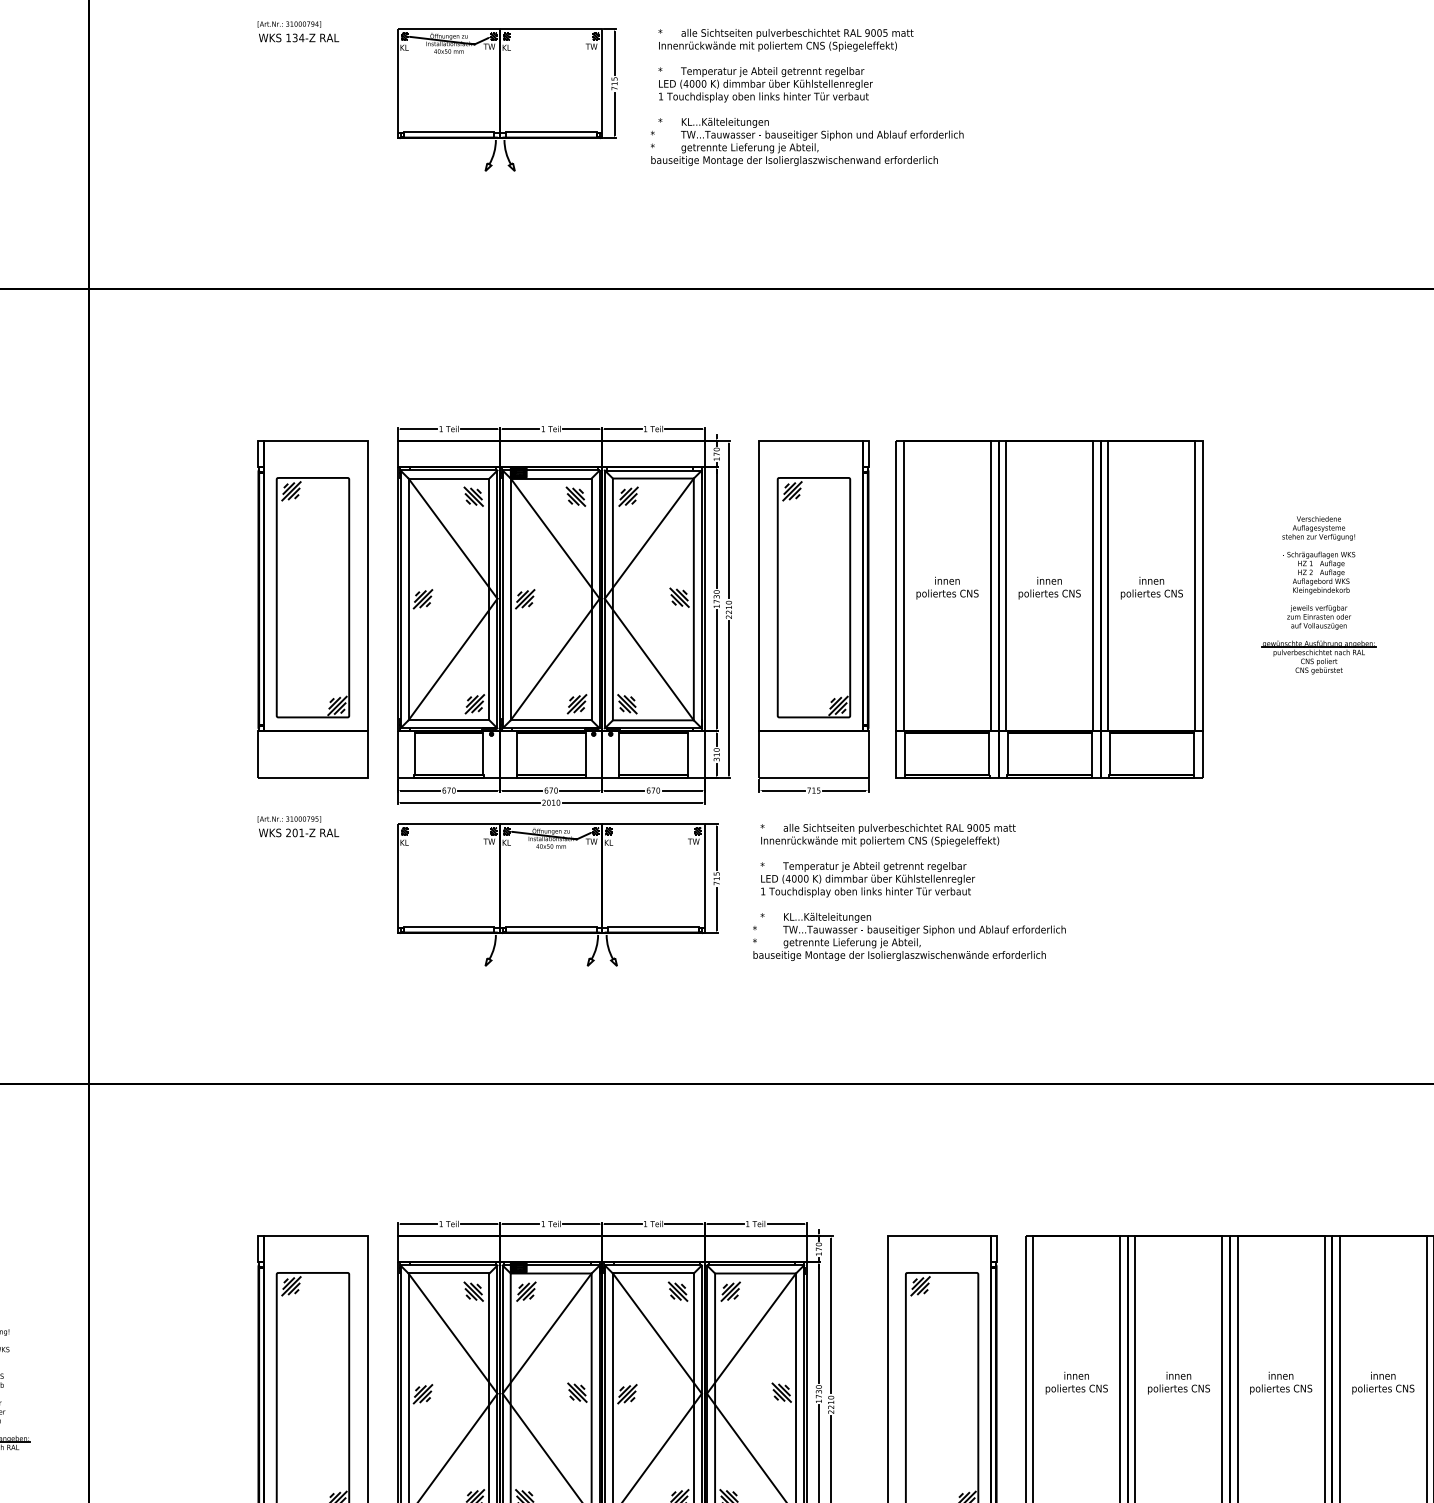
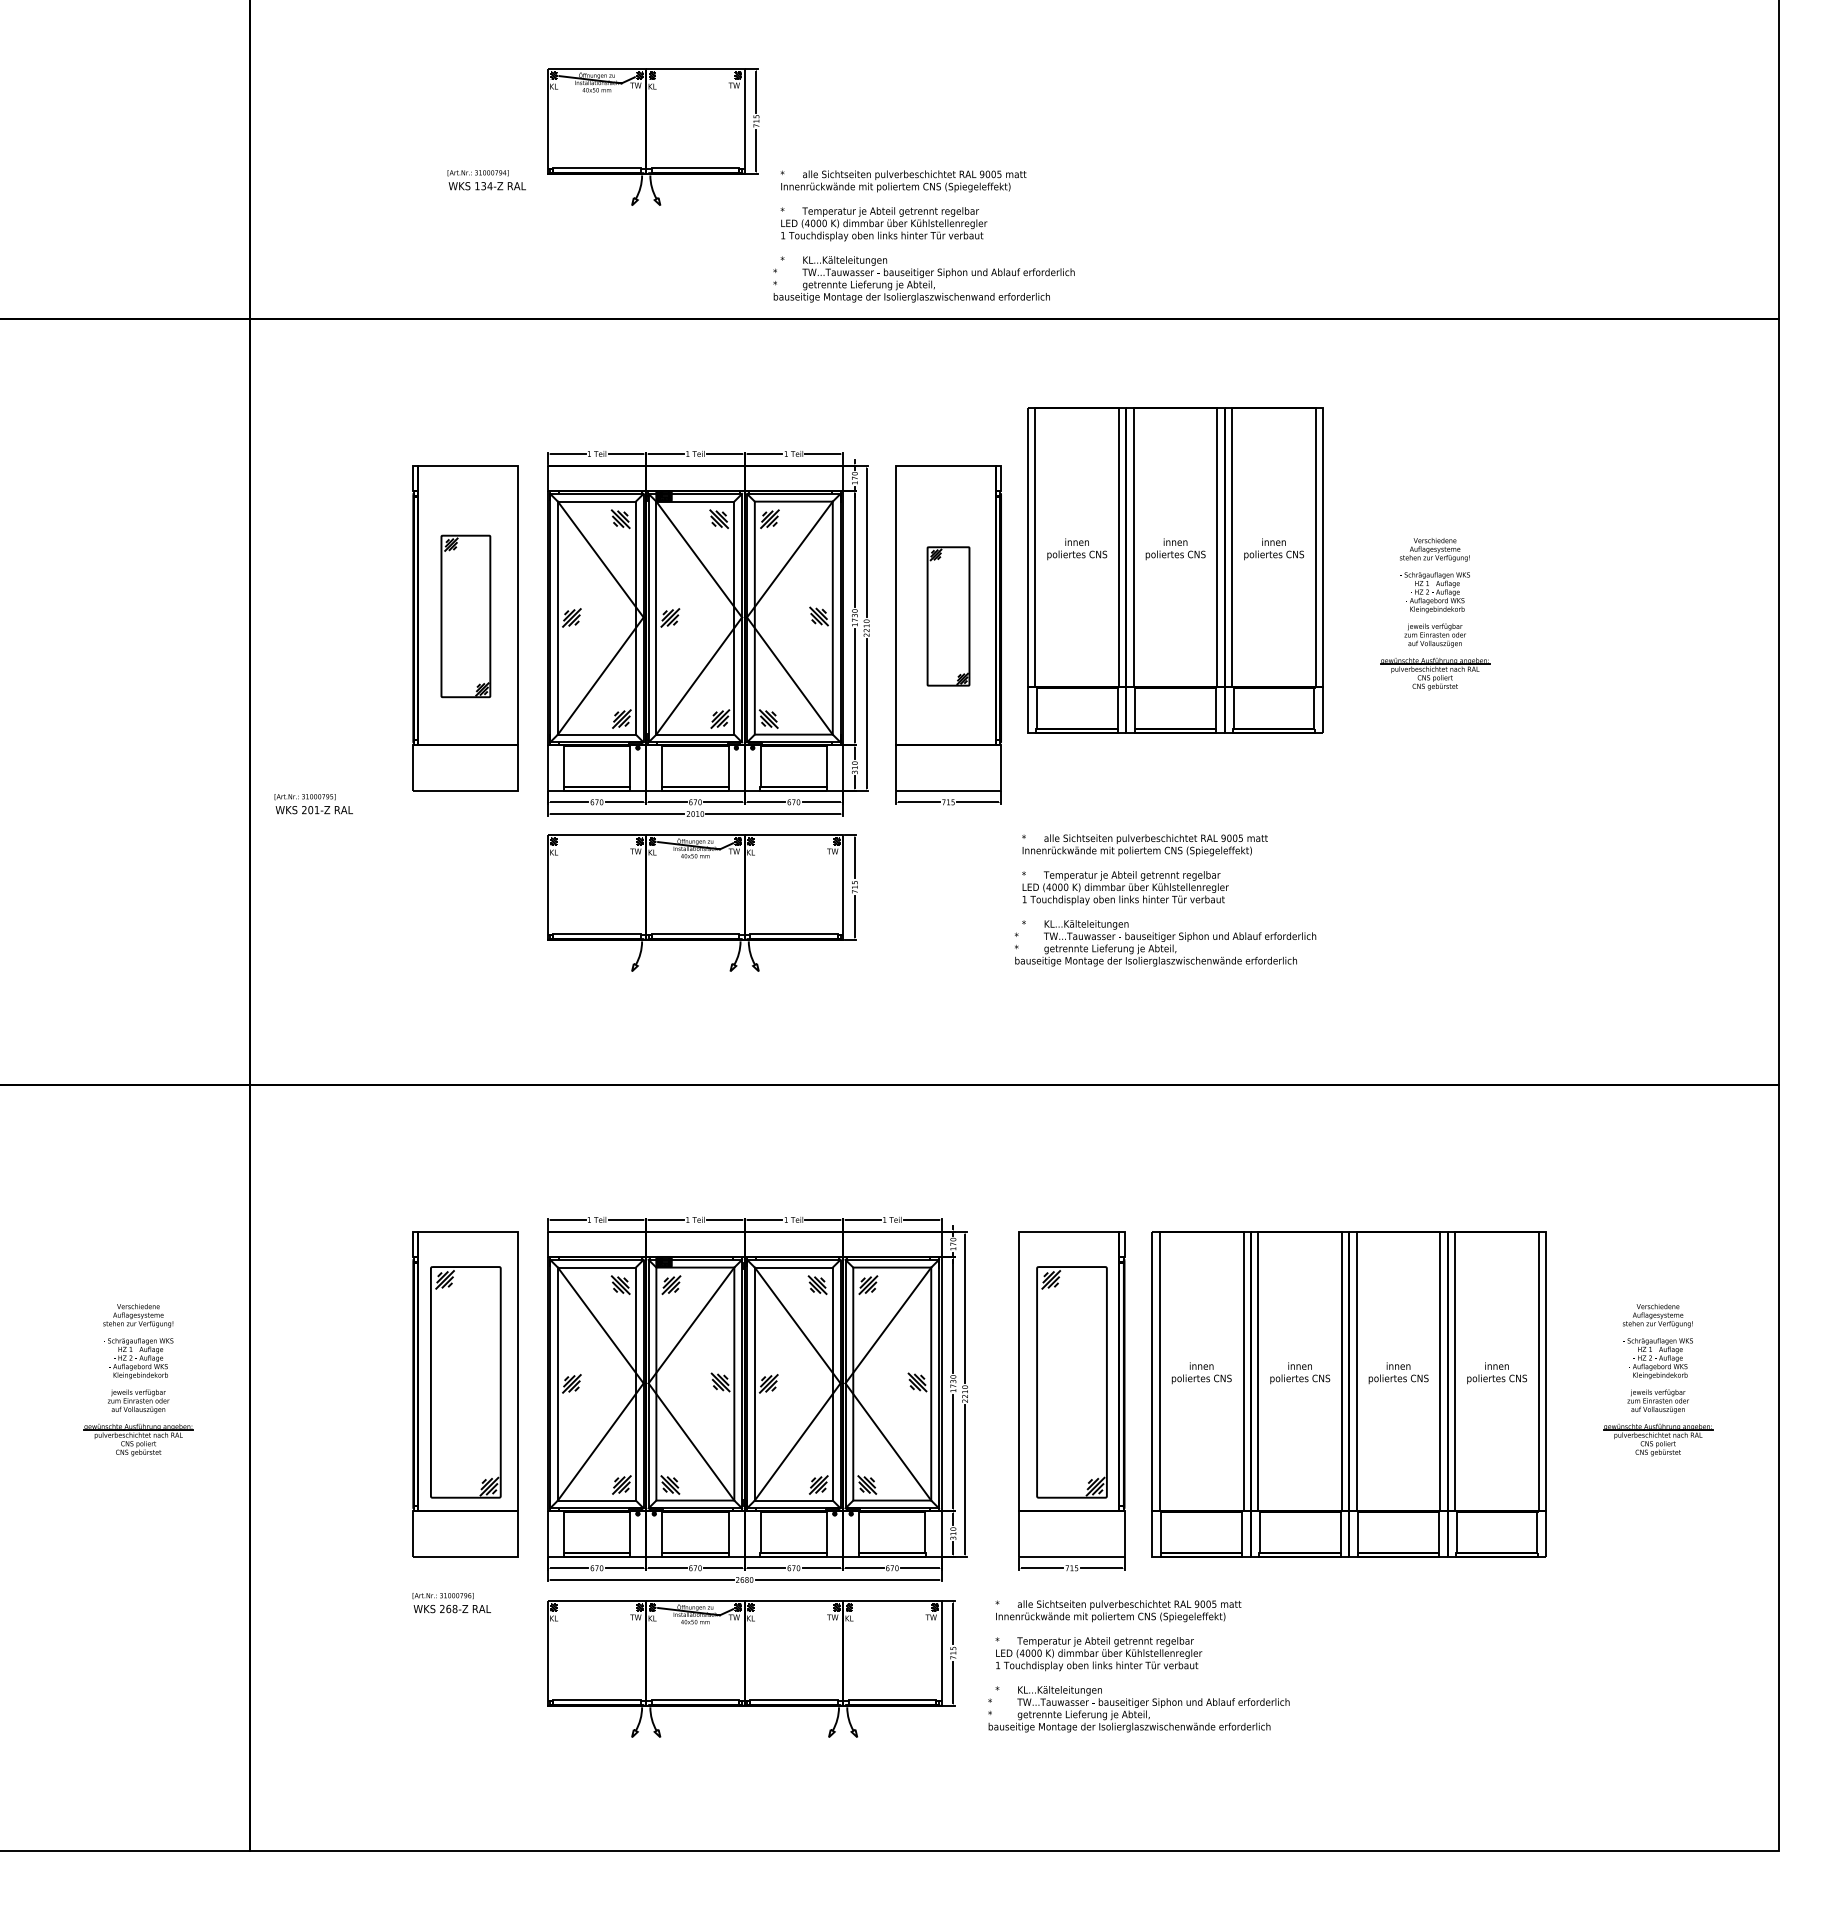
text: (298, 32) -> (486, 180), moved
text: (806, 97) -> (923, 236), moved
part: (312, 597) -> (465, 616), size x0.7
part: (813, 597) -> (948, 616), size x0.6
part: (1049, 610) -> (1175, 570), moved
text: (298, 827) -> (313, 804), moved
text: (909, 892) -> (1165, 900), moved

